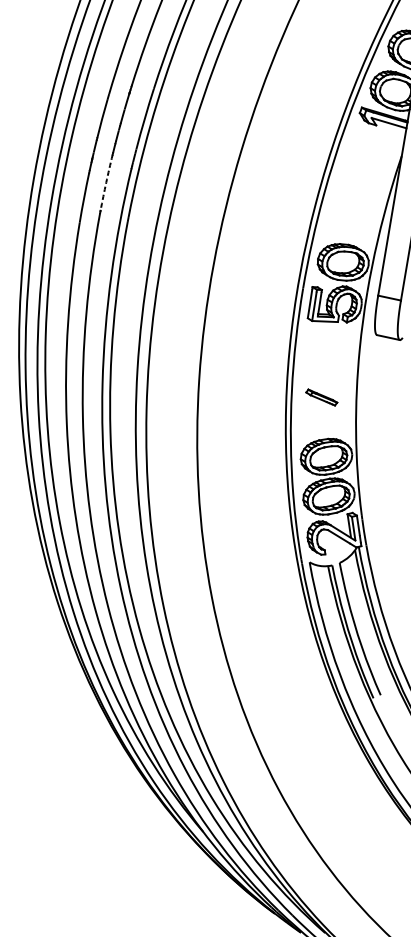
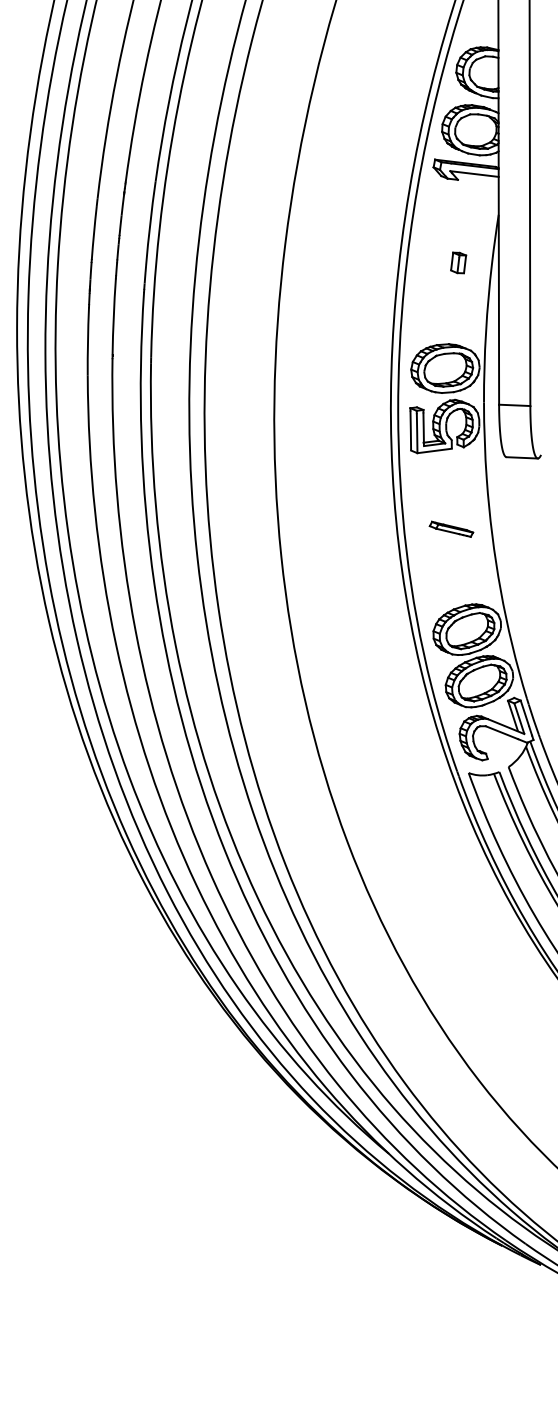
arc: (106, 182) -> (113, 316), dashed -> solid
part: (366, 186) -> (458, 262), added
part: (321, 396) -> (451, 528), moved

